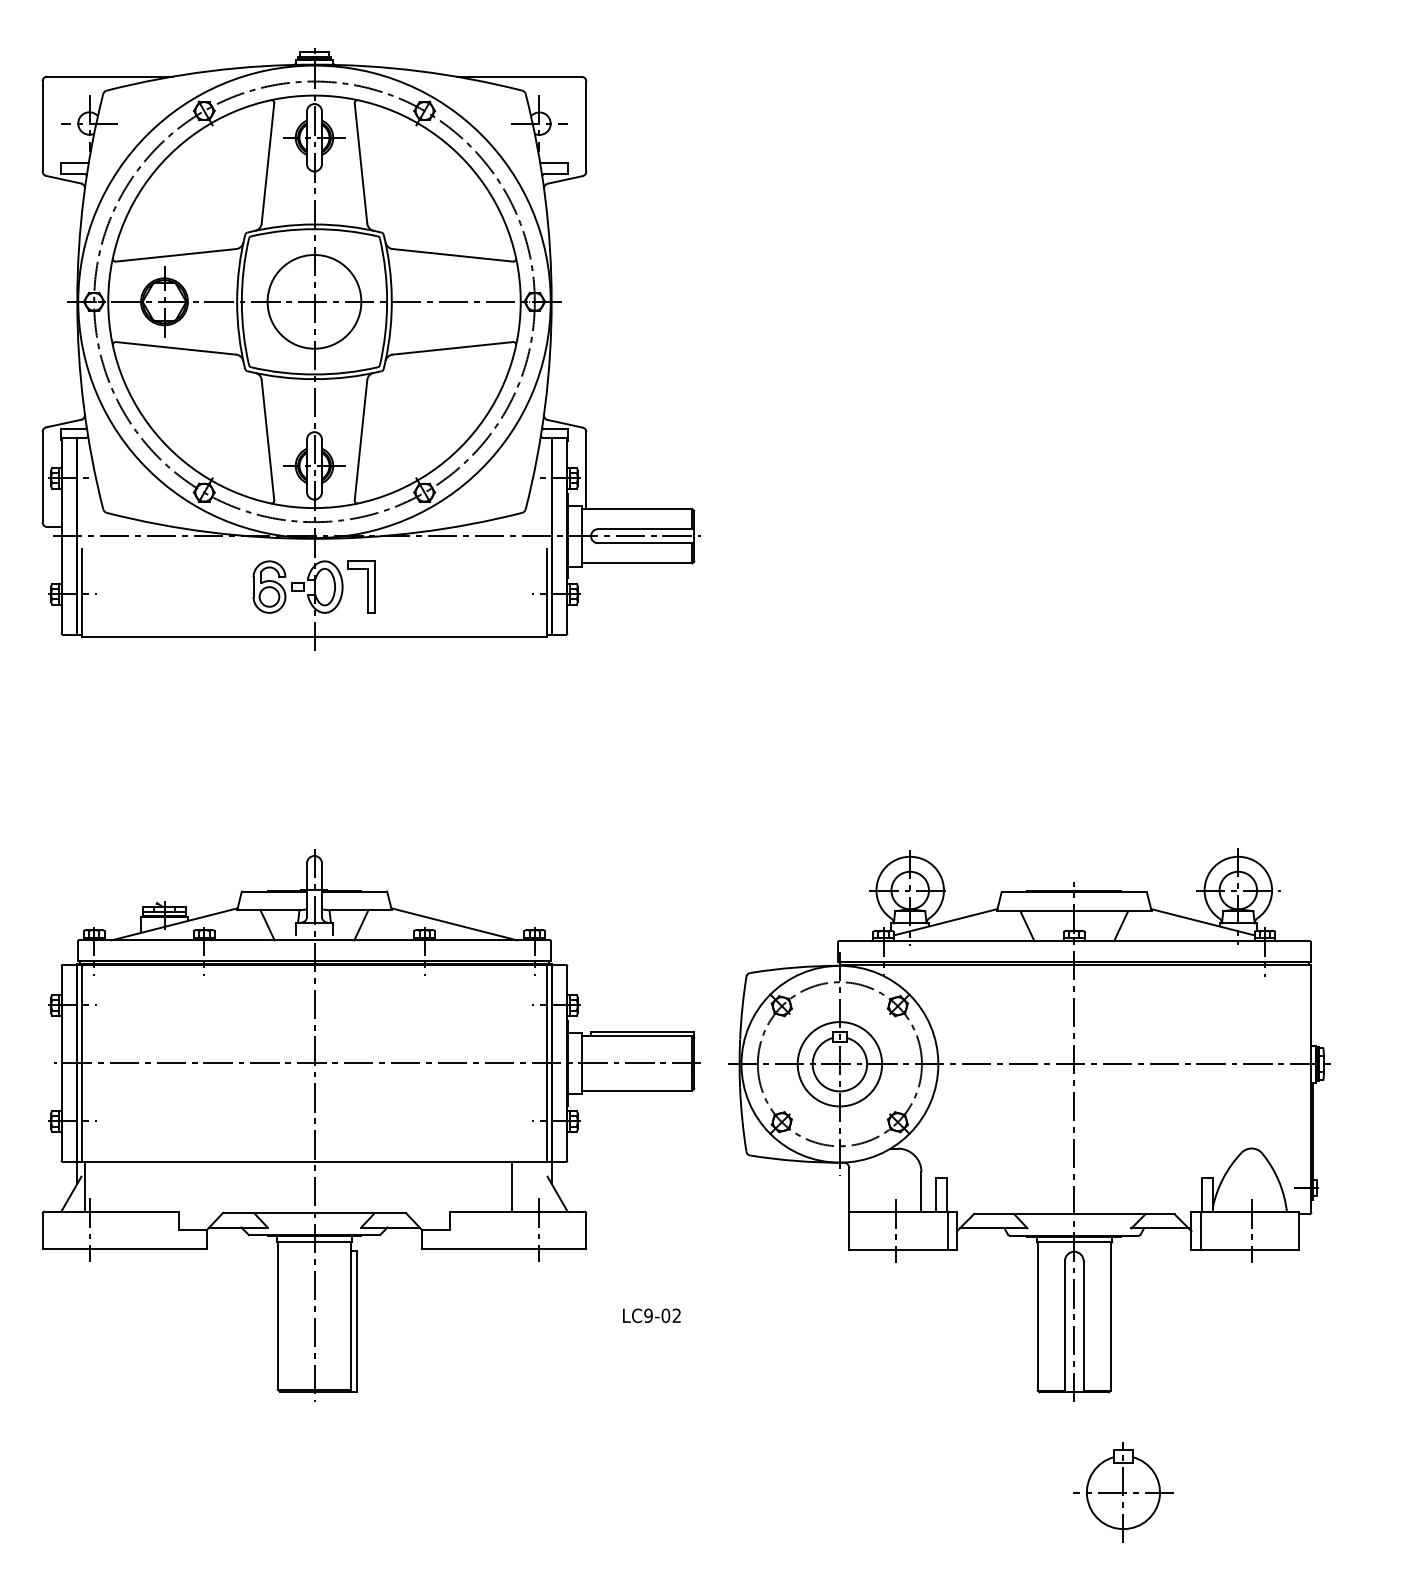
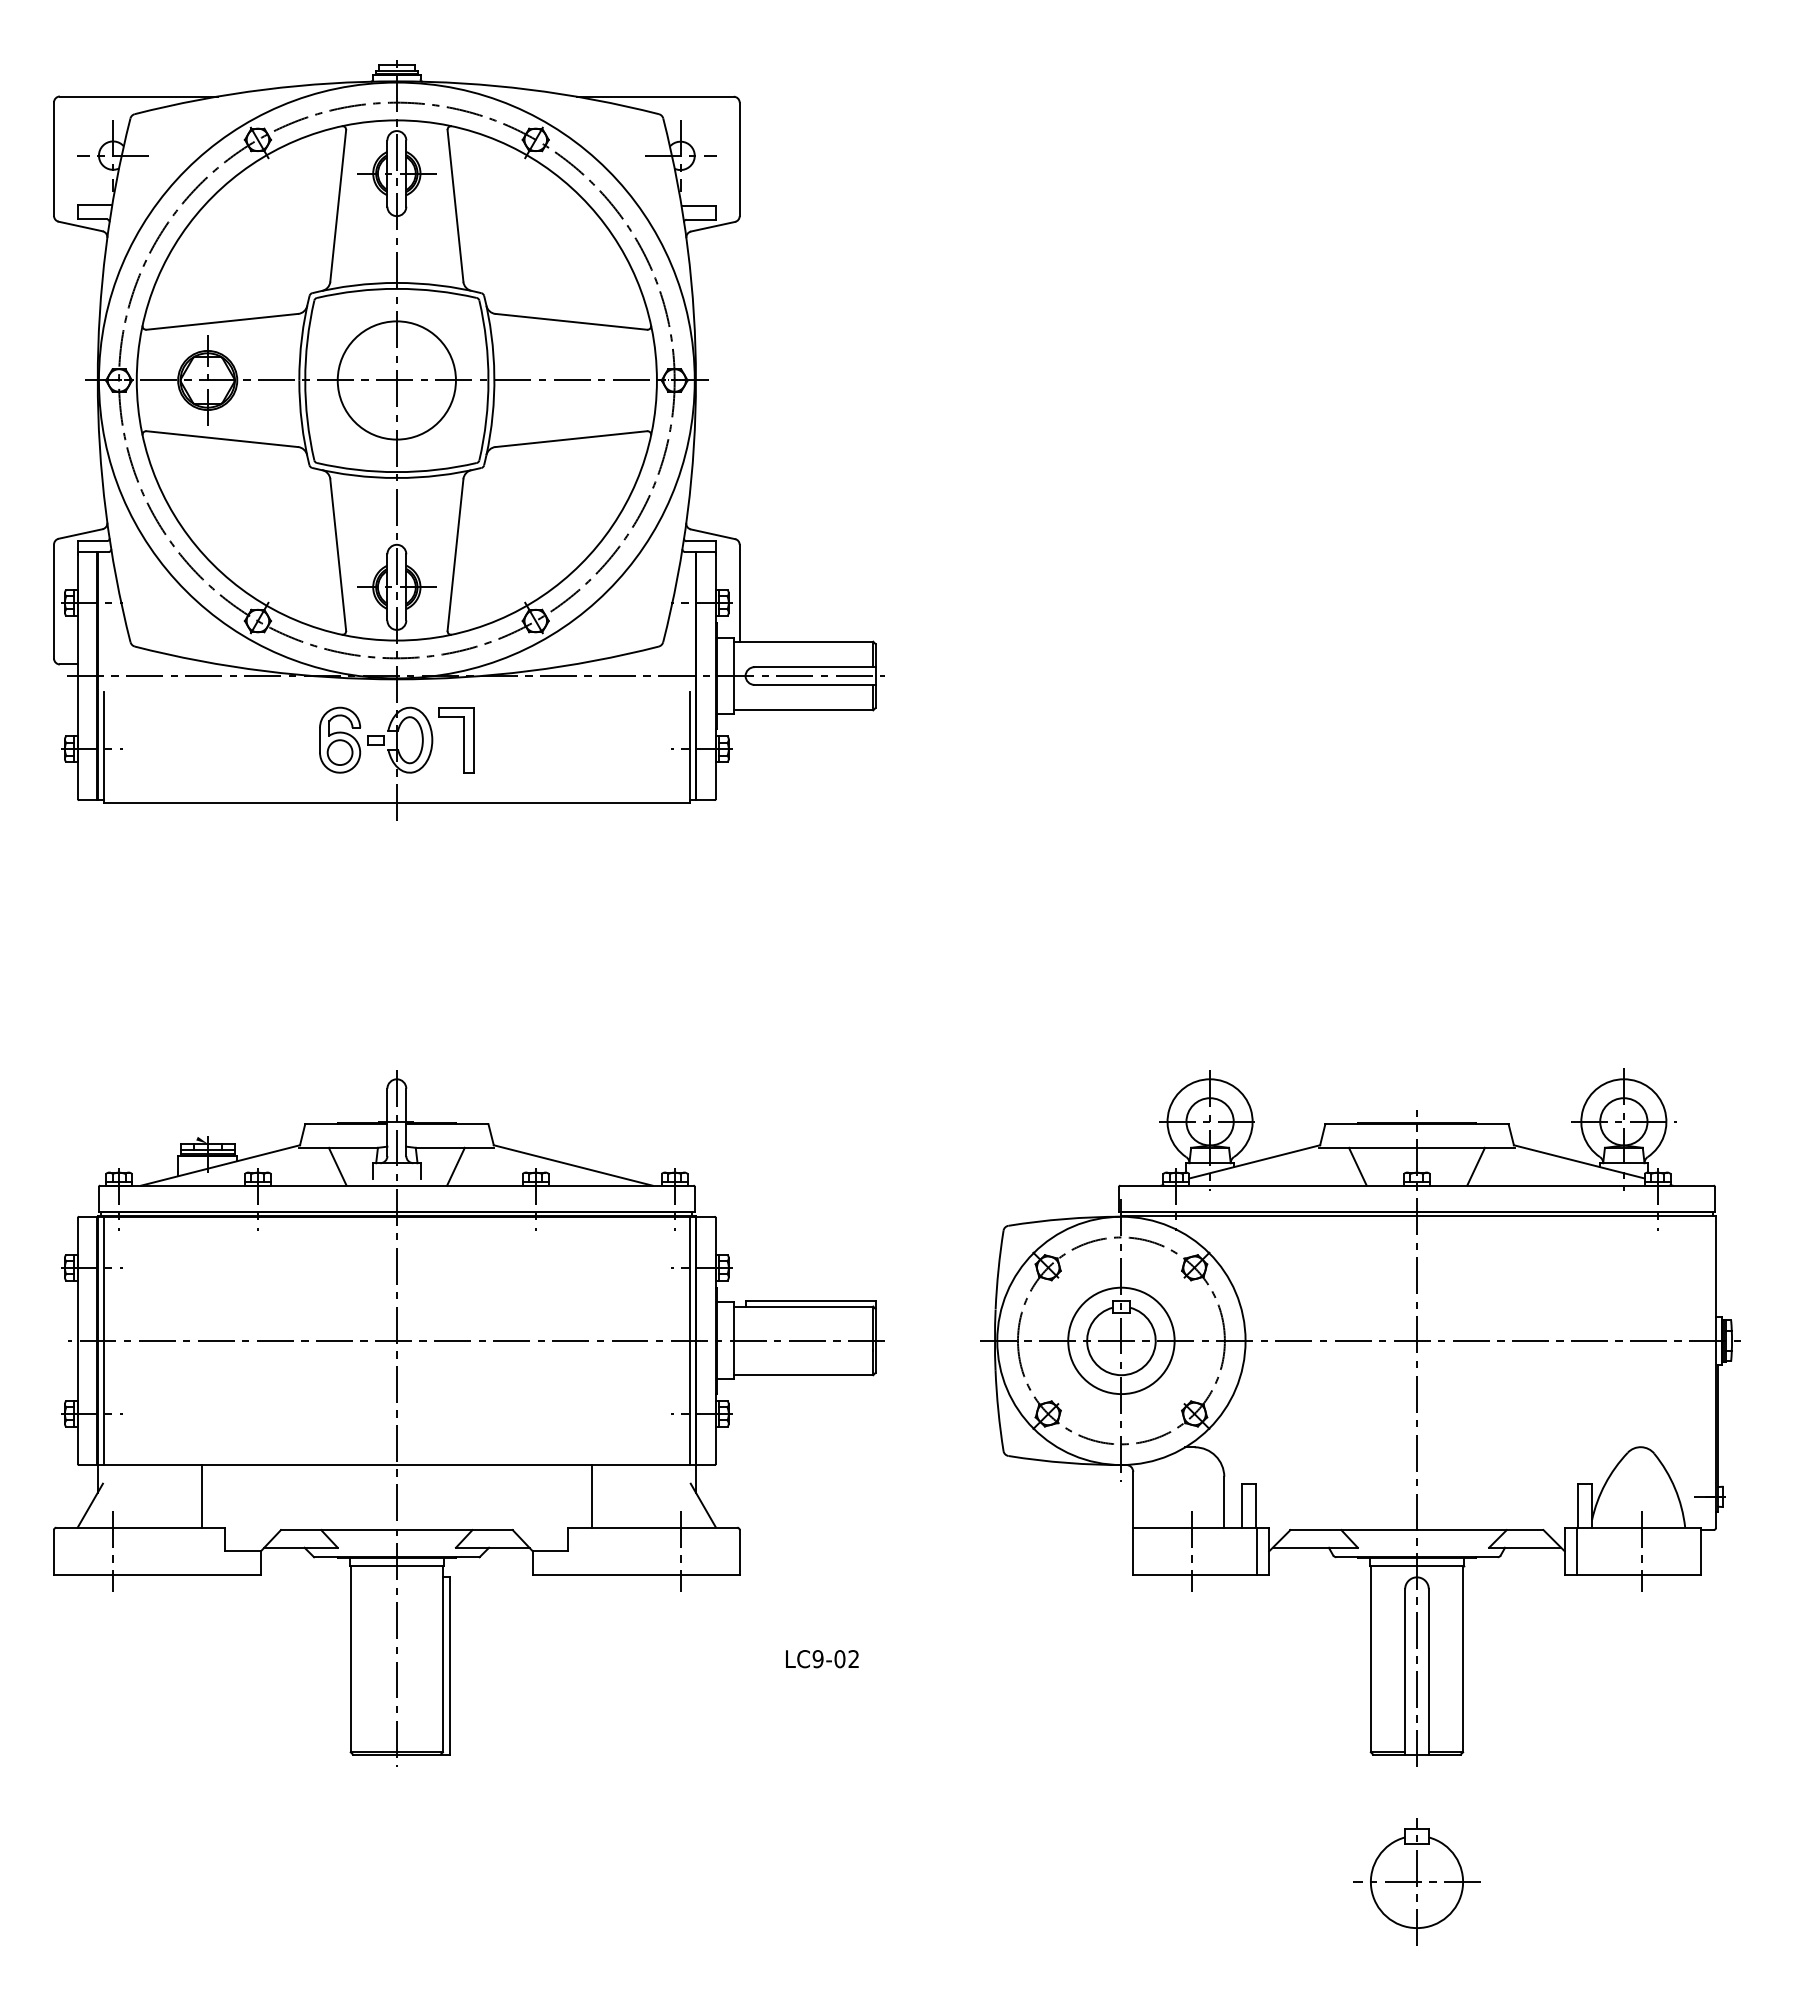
part: (1029, 1124) -> (1360, 1417), moved
line: (85, 1186) -> (201, 1496), moved
line: (511, 1186) -> (591, 1496), moved

